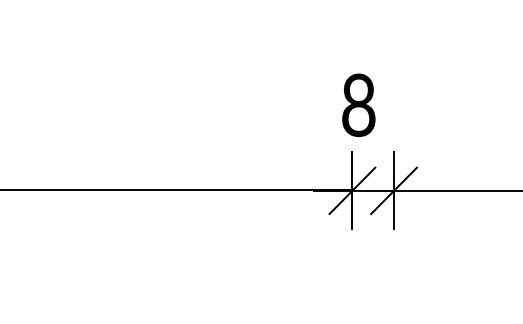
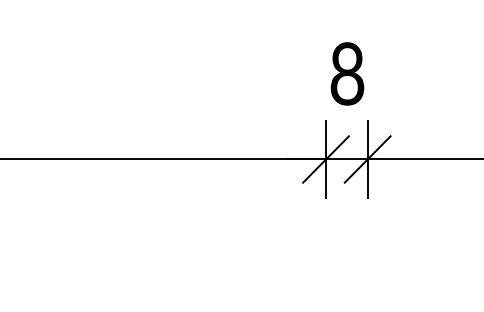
text: (358, 104) -> (347, 73), moved

